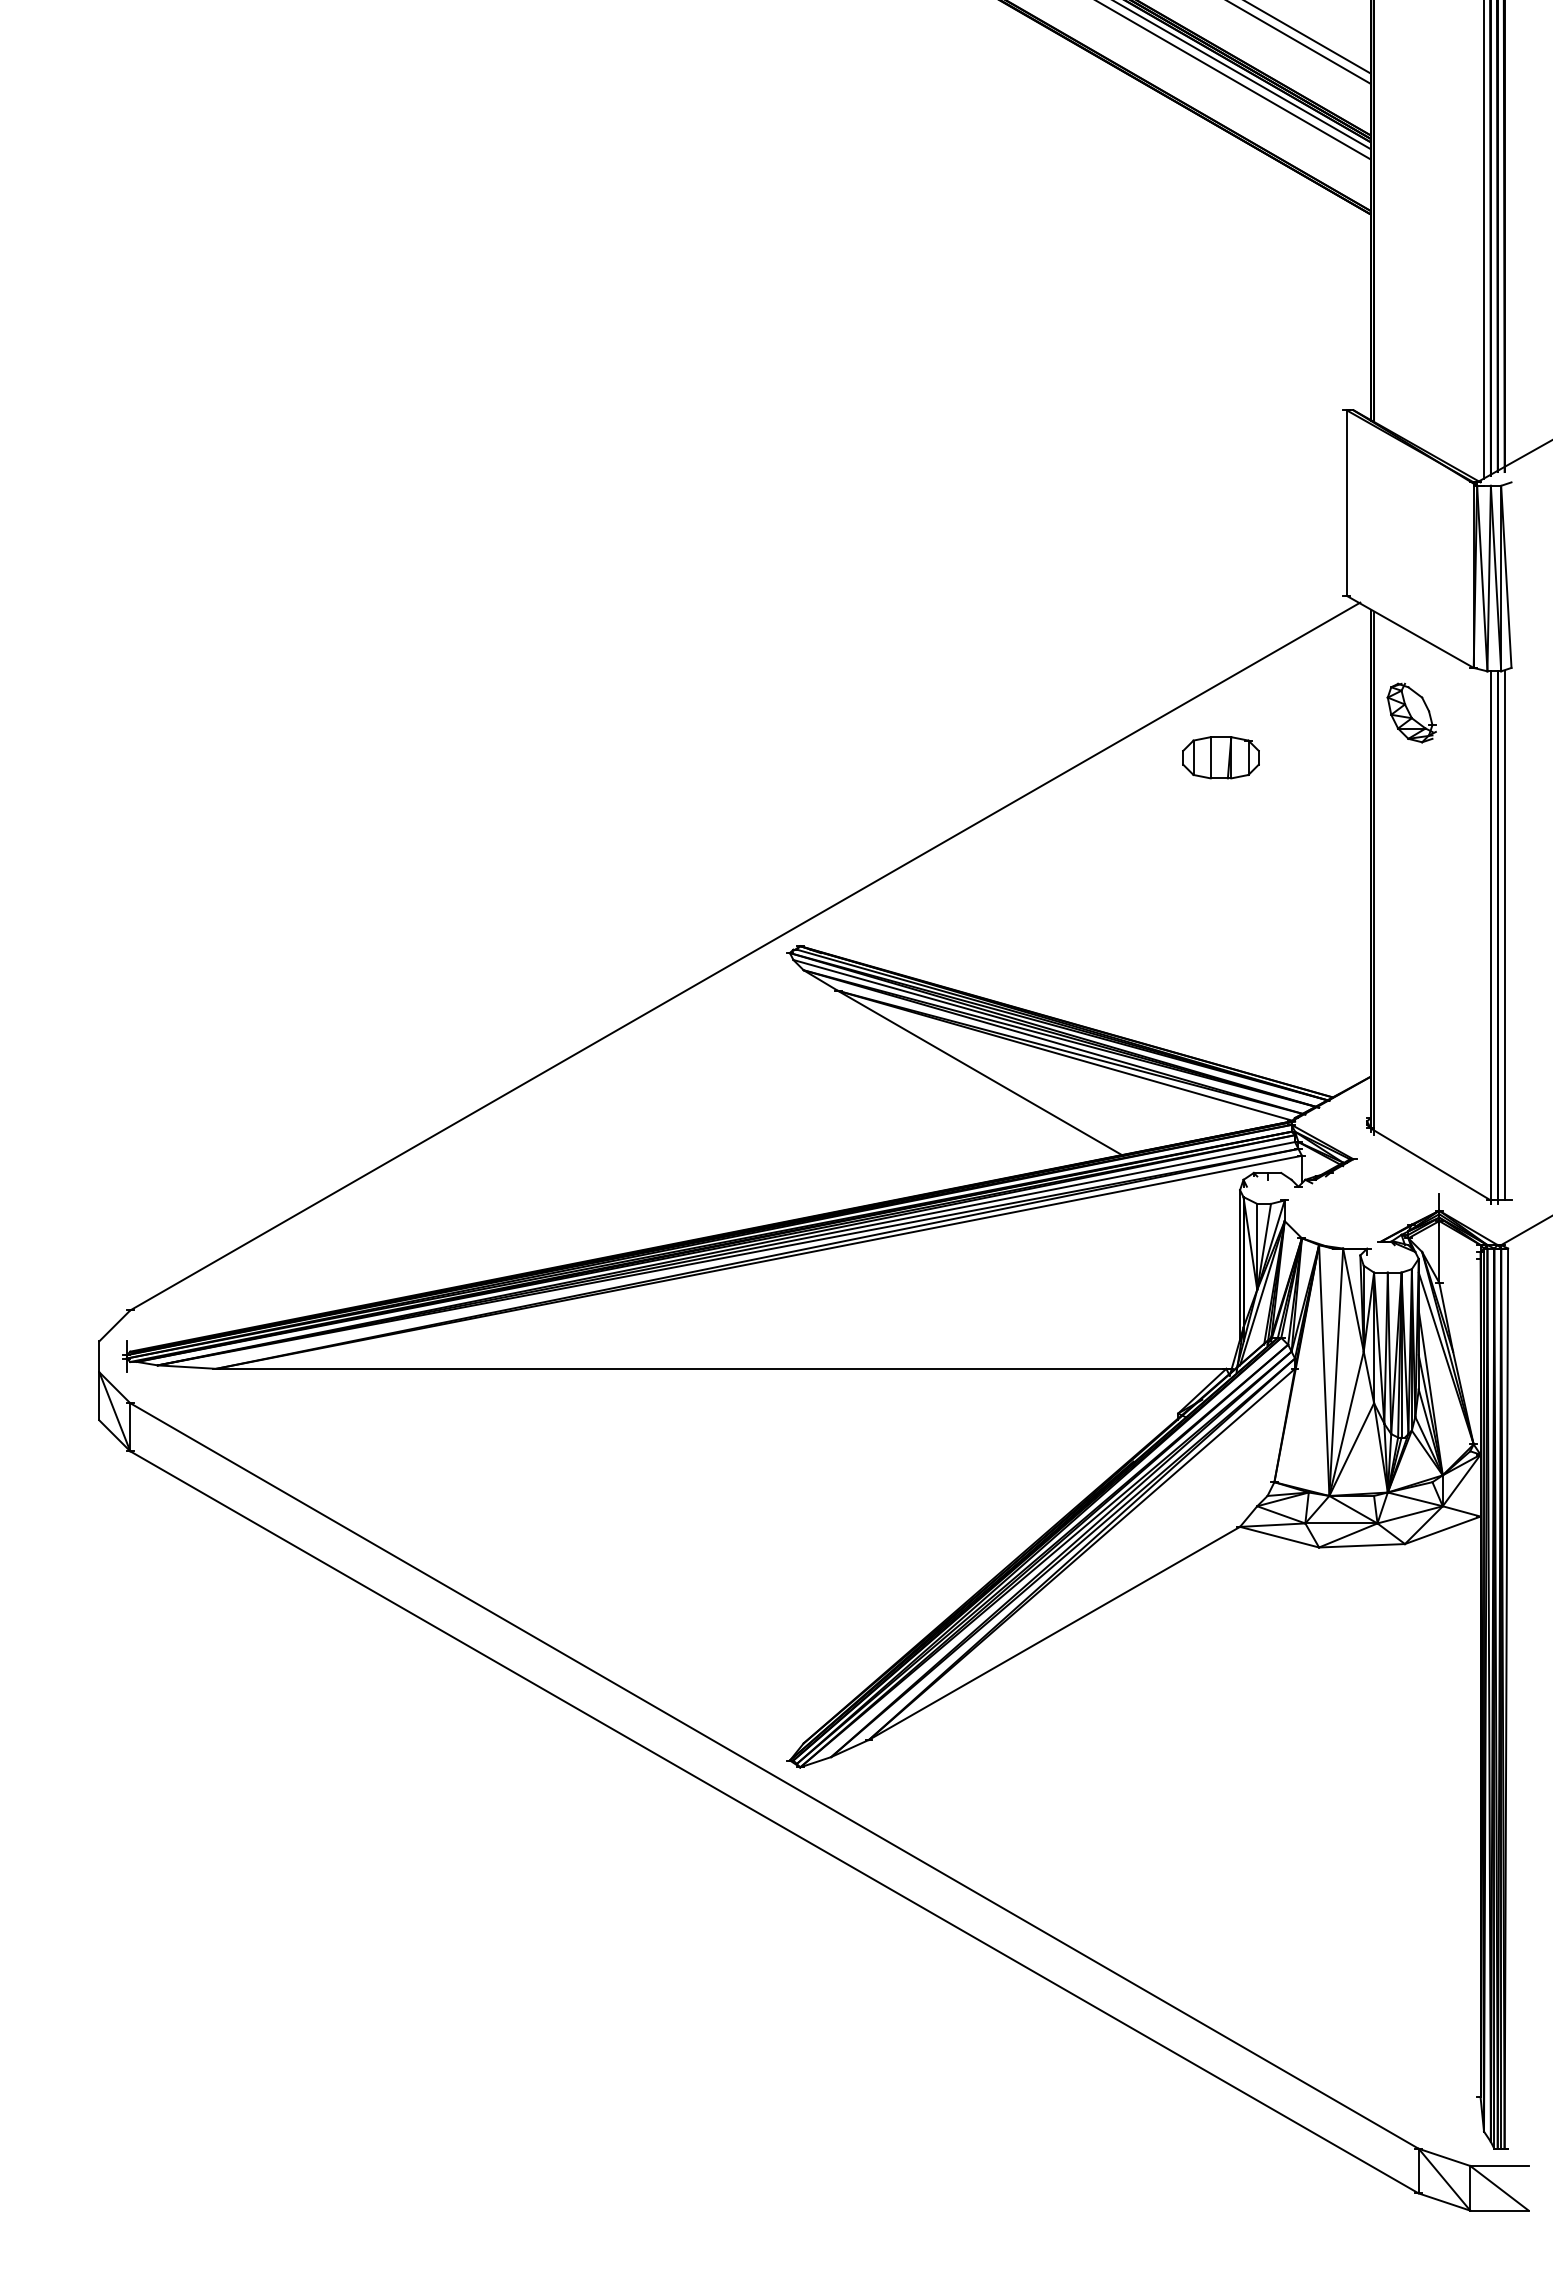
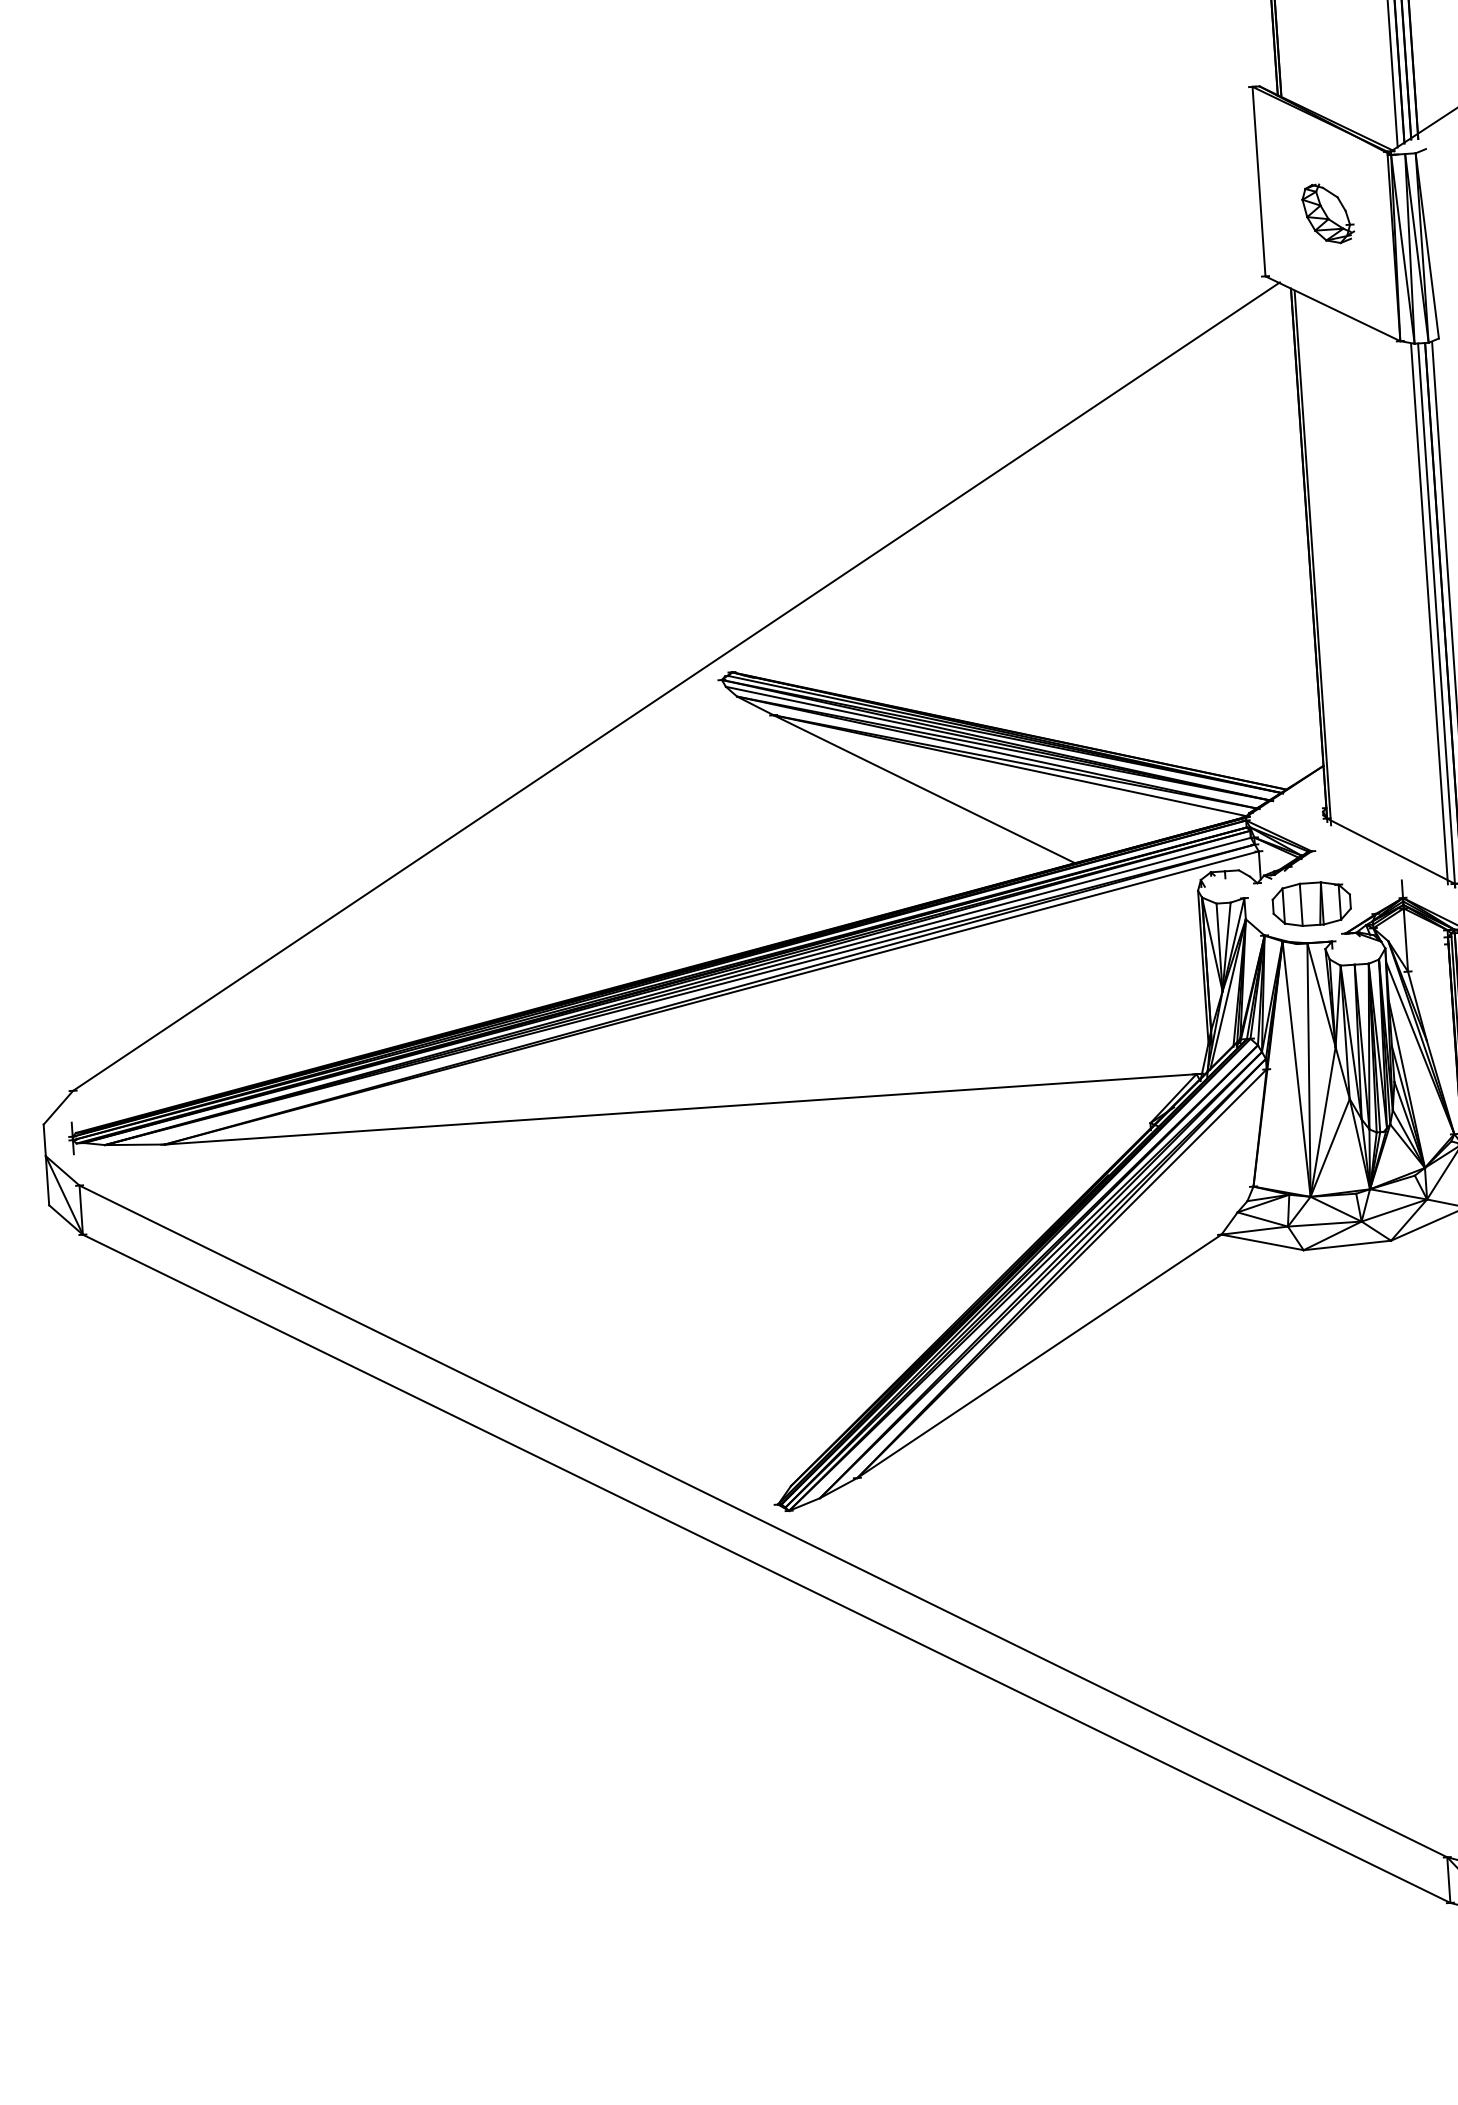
part: (1411, 712) -> (1327, 213), moved
part: (1220, 757) -> (1311, 903), moved
line: (1484, 935) -> (1429, 613), added

